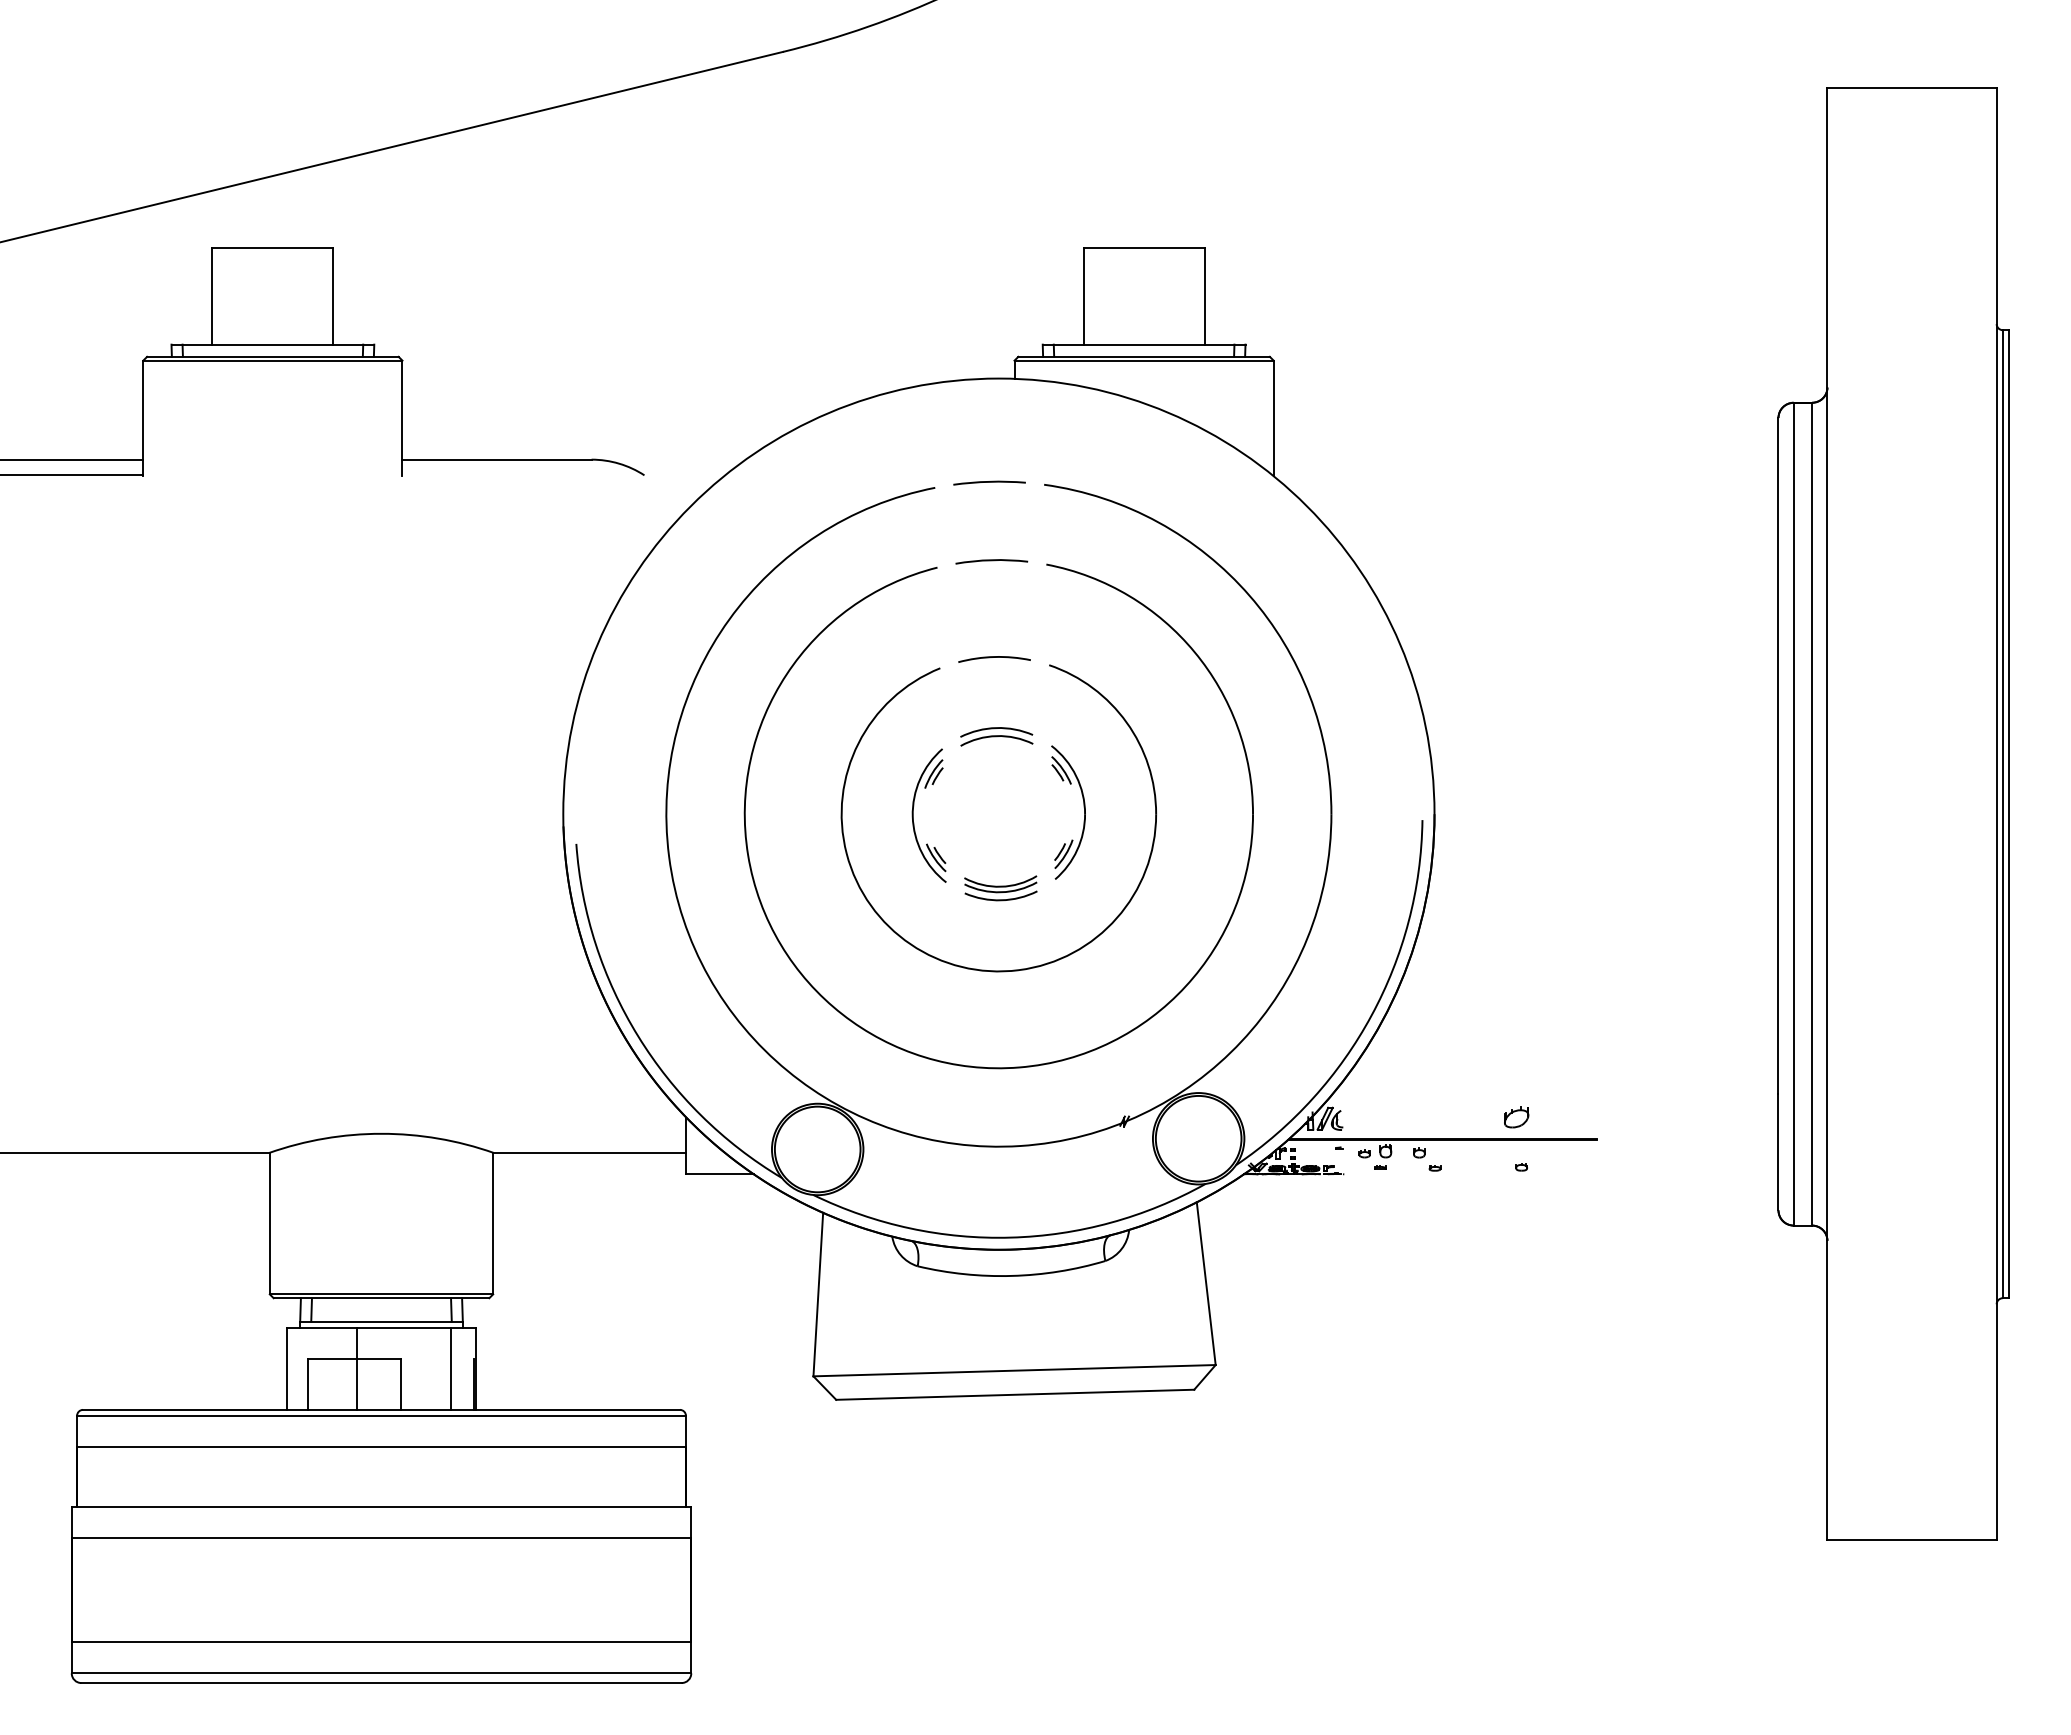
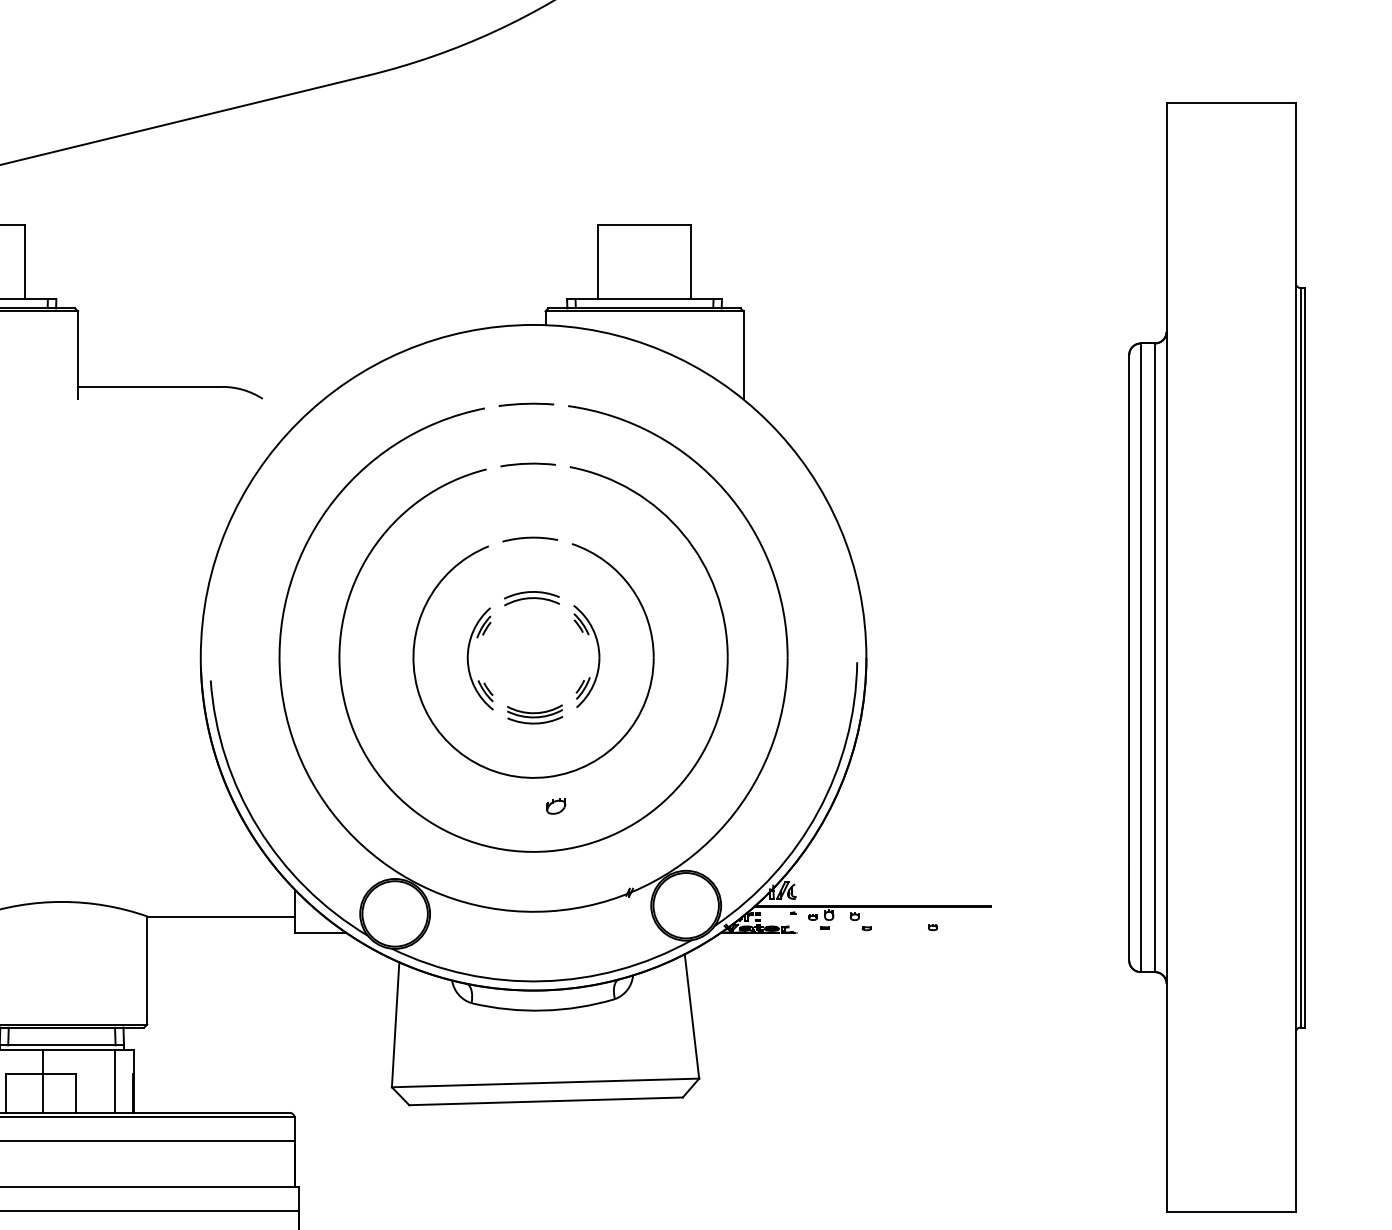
part: (1516, 1117) -> (556, 806), moved

